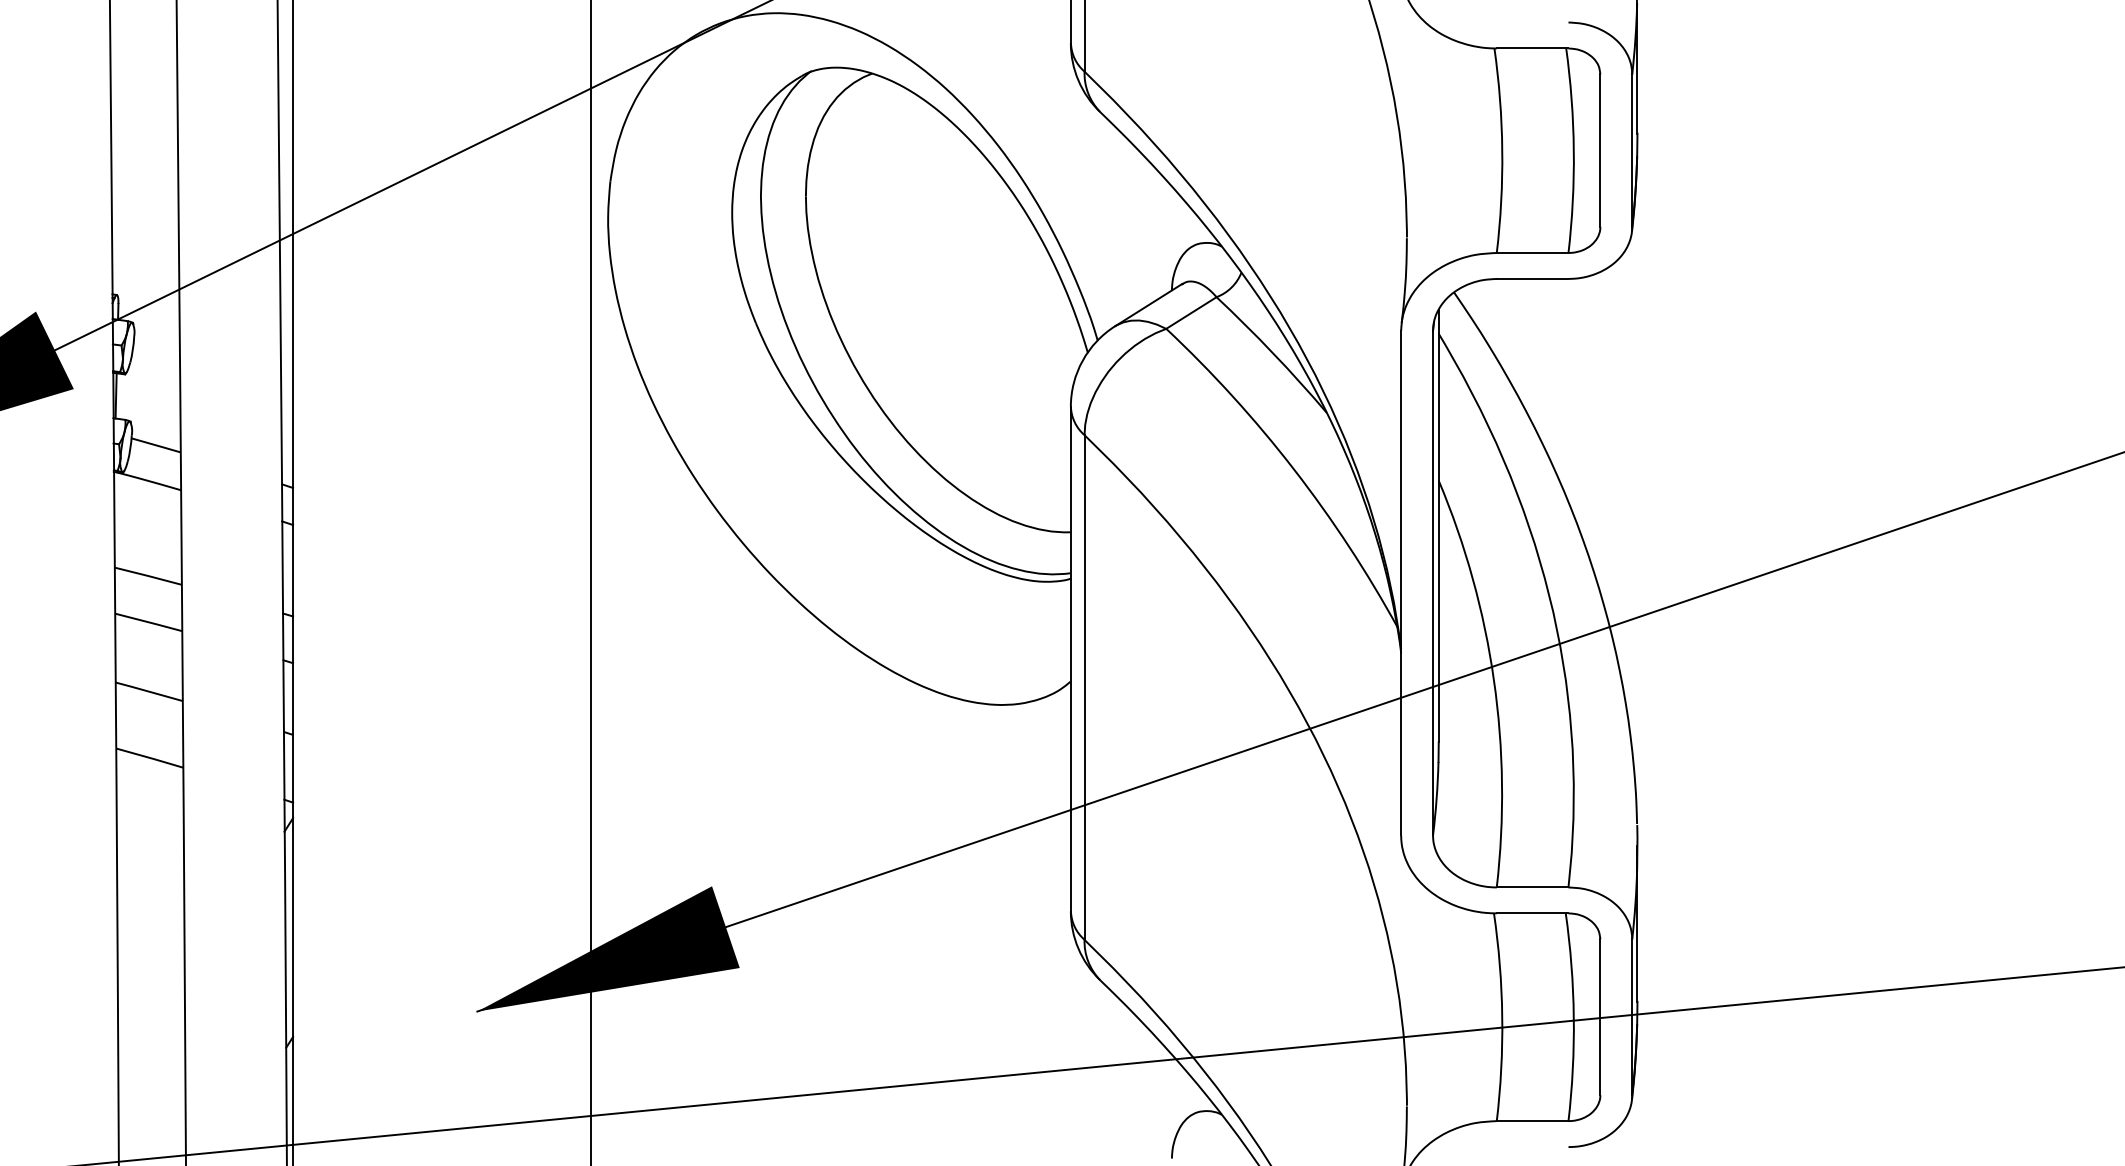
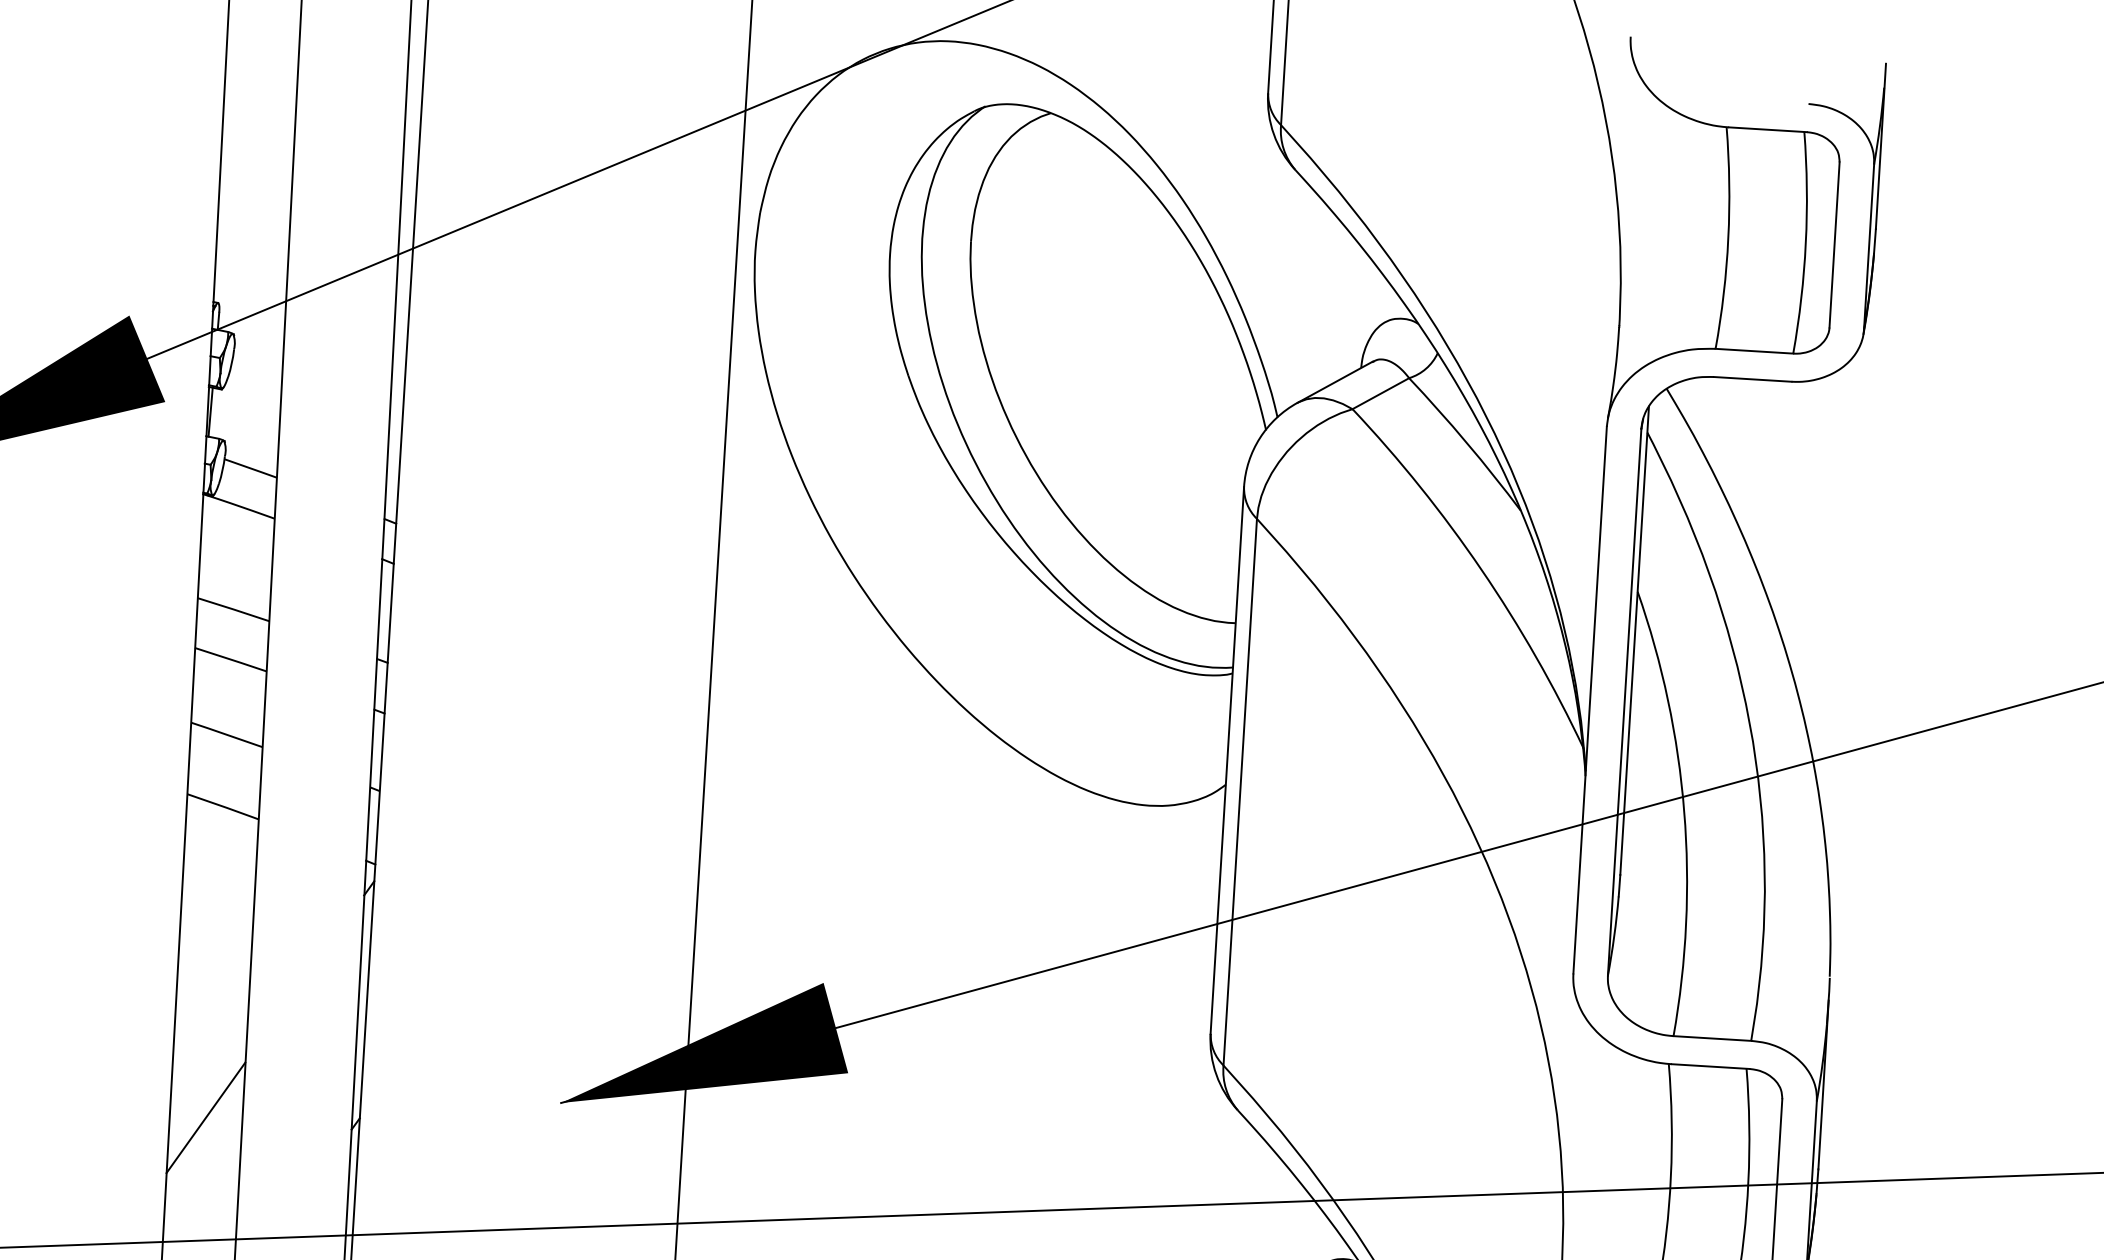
line: (151, 1045) -> (205, 1118), added

